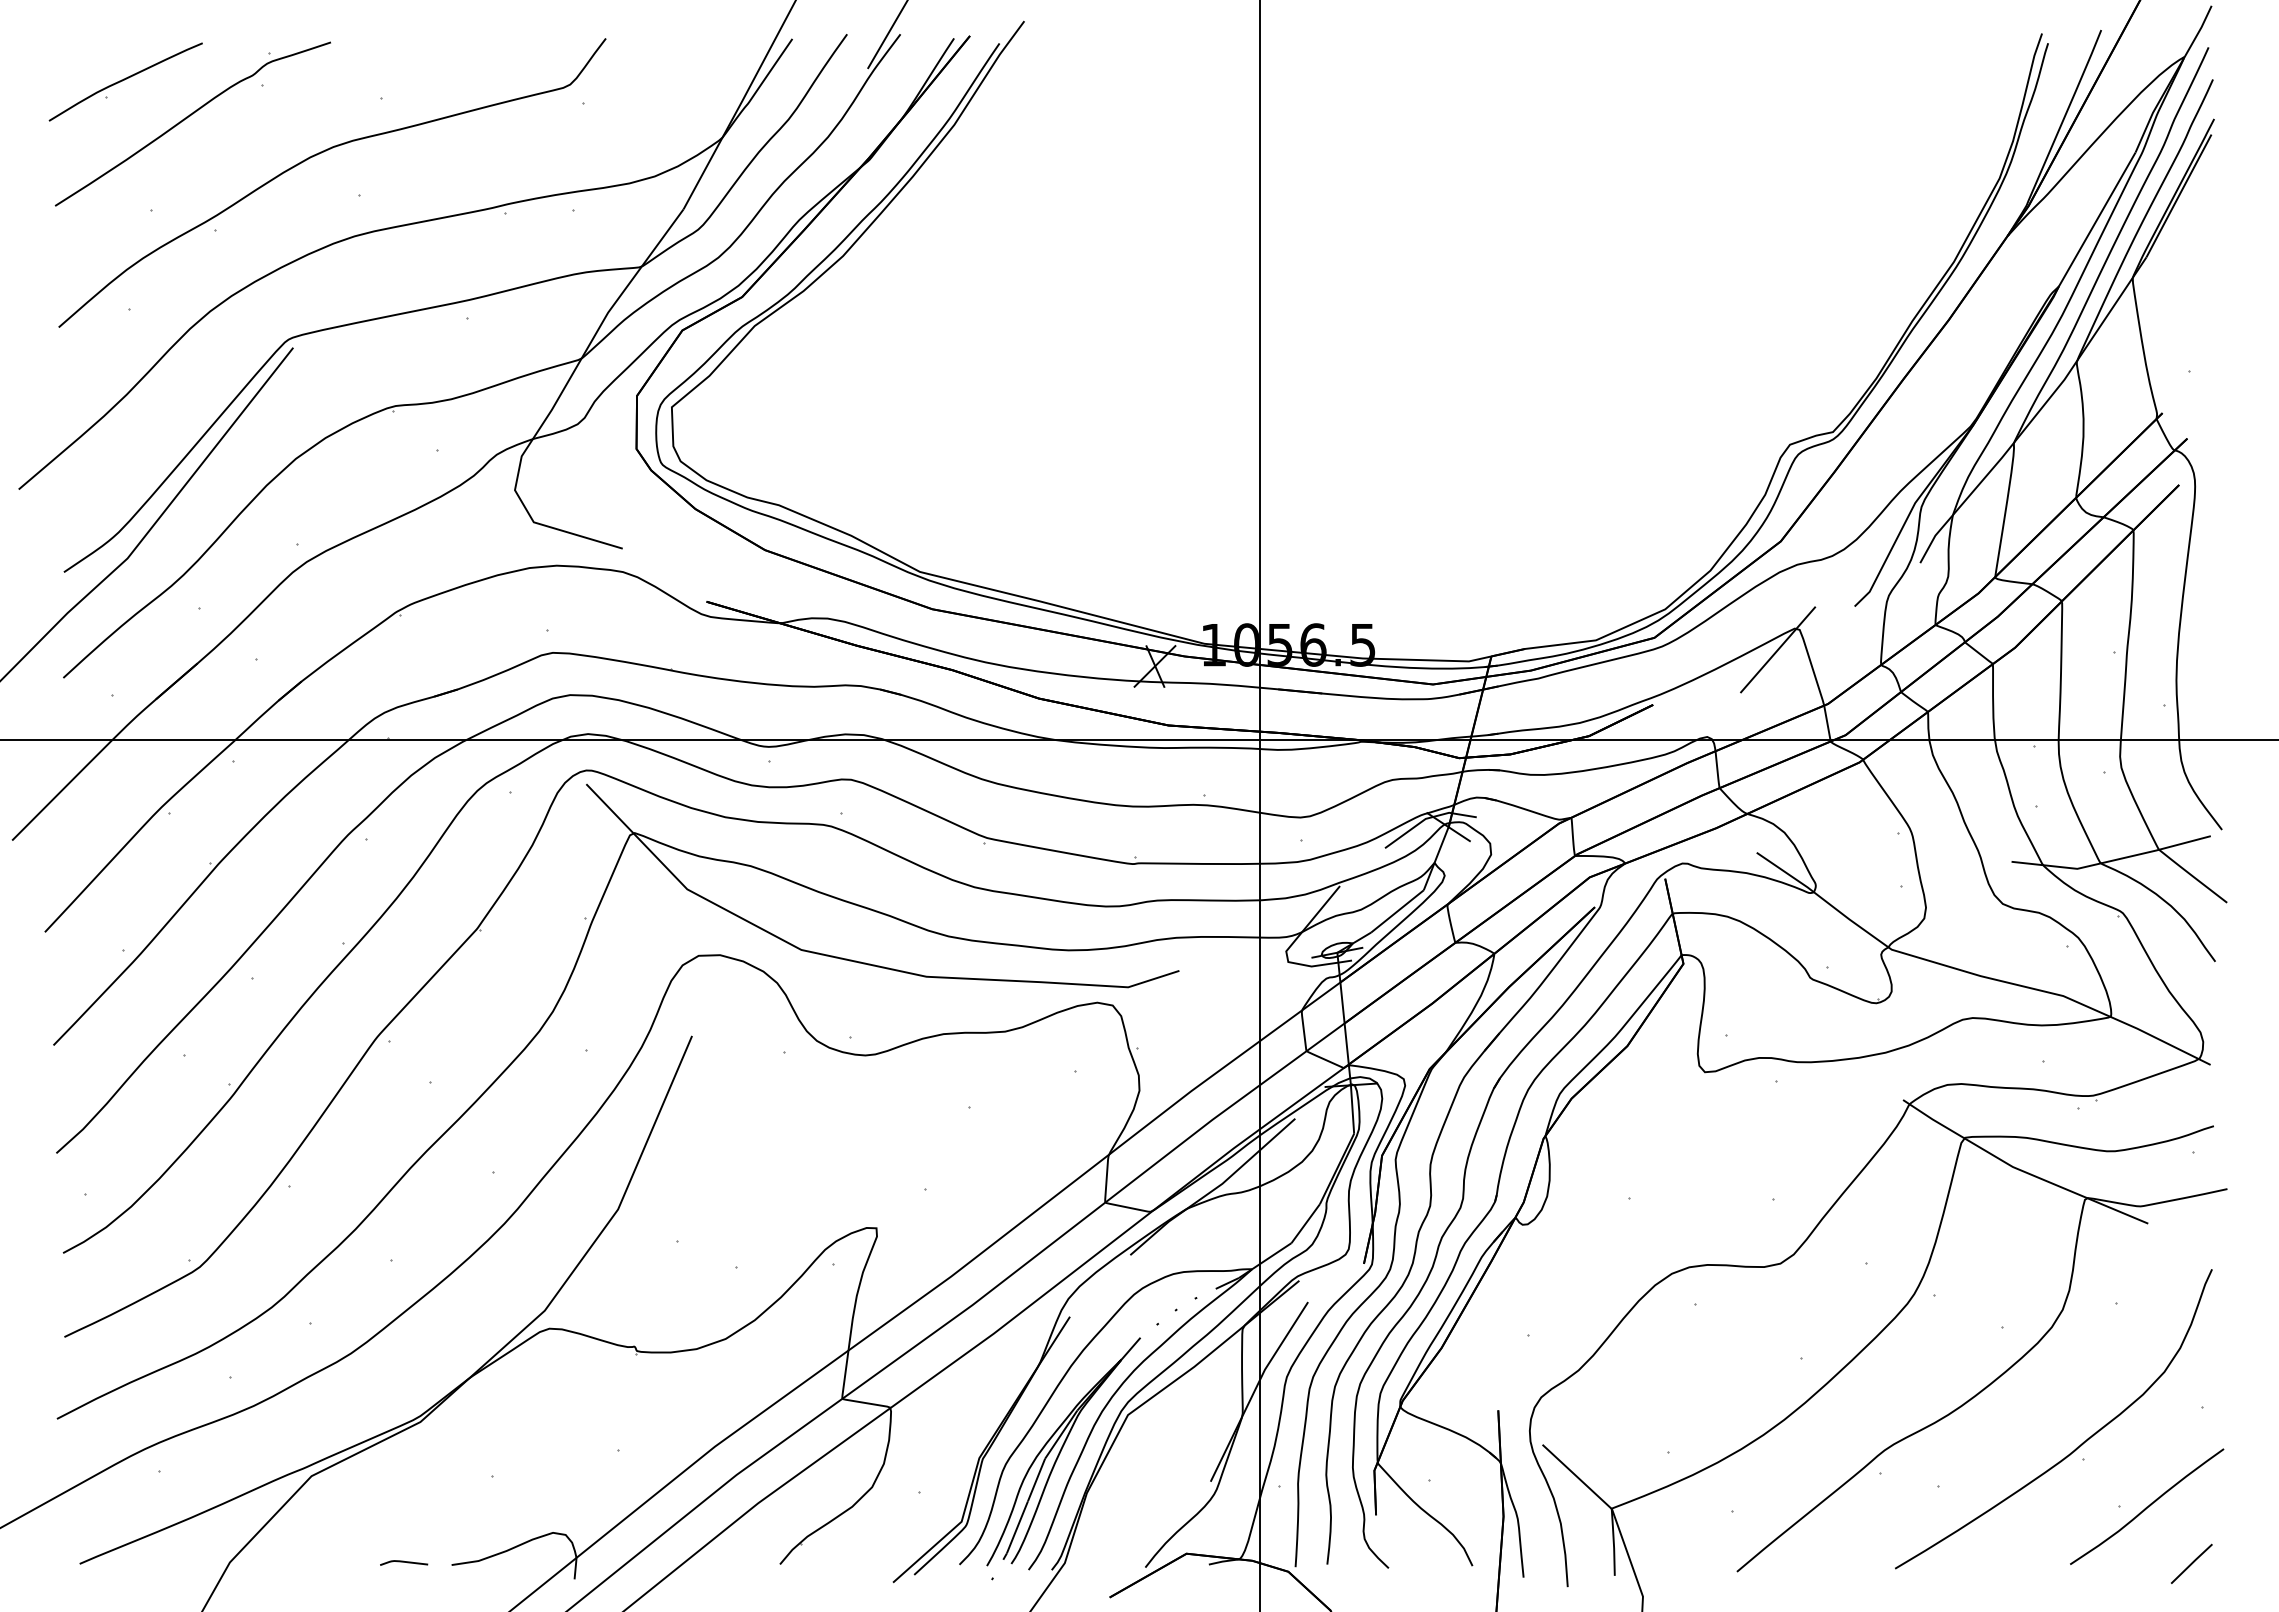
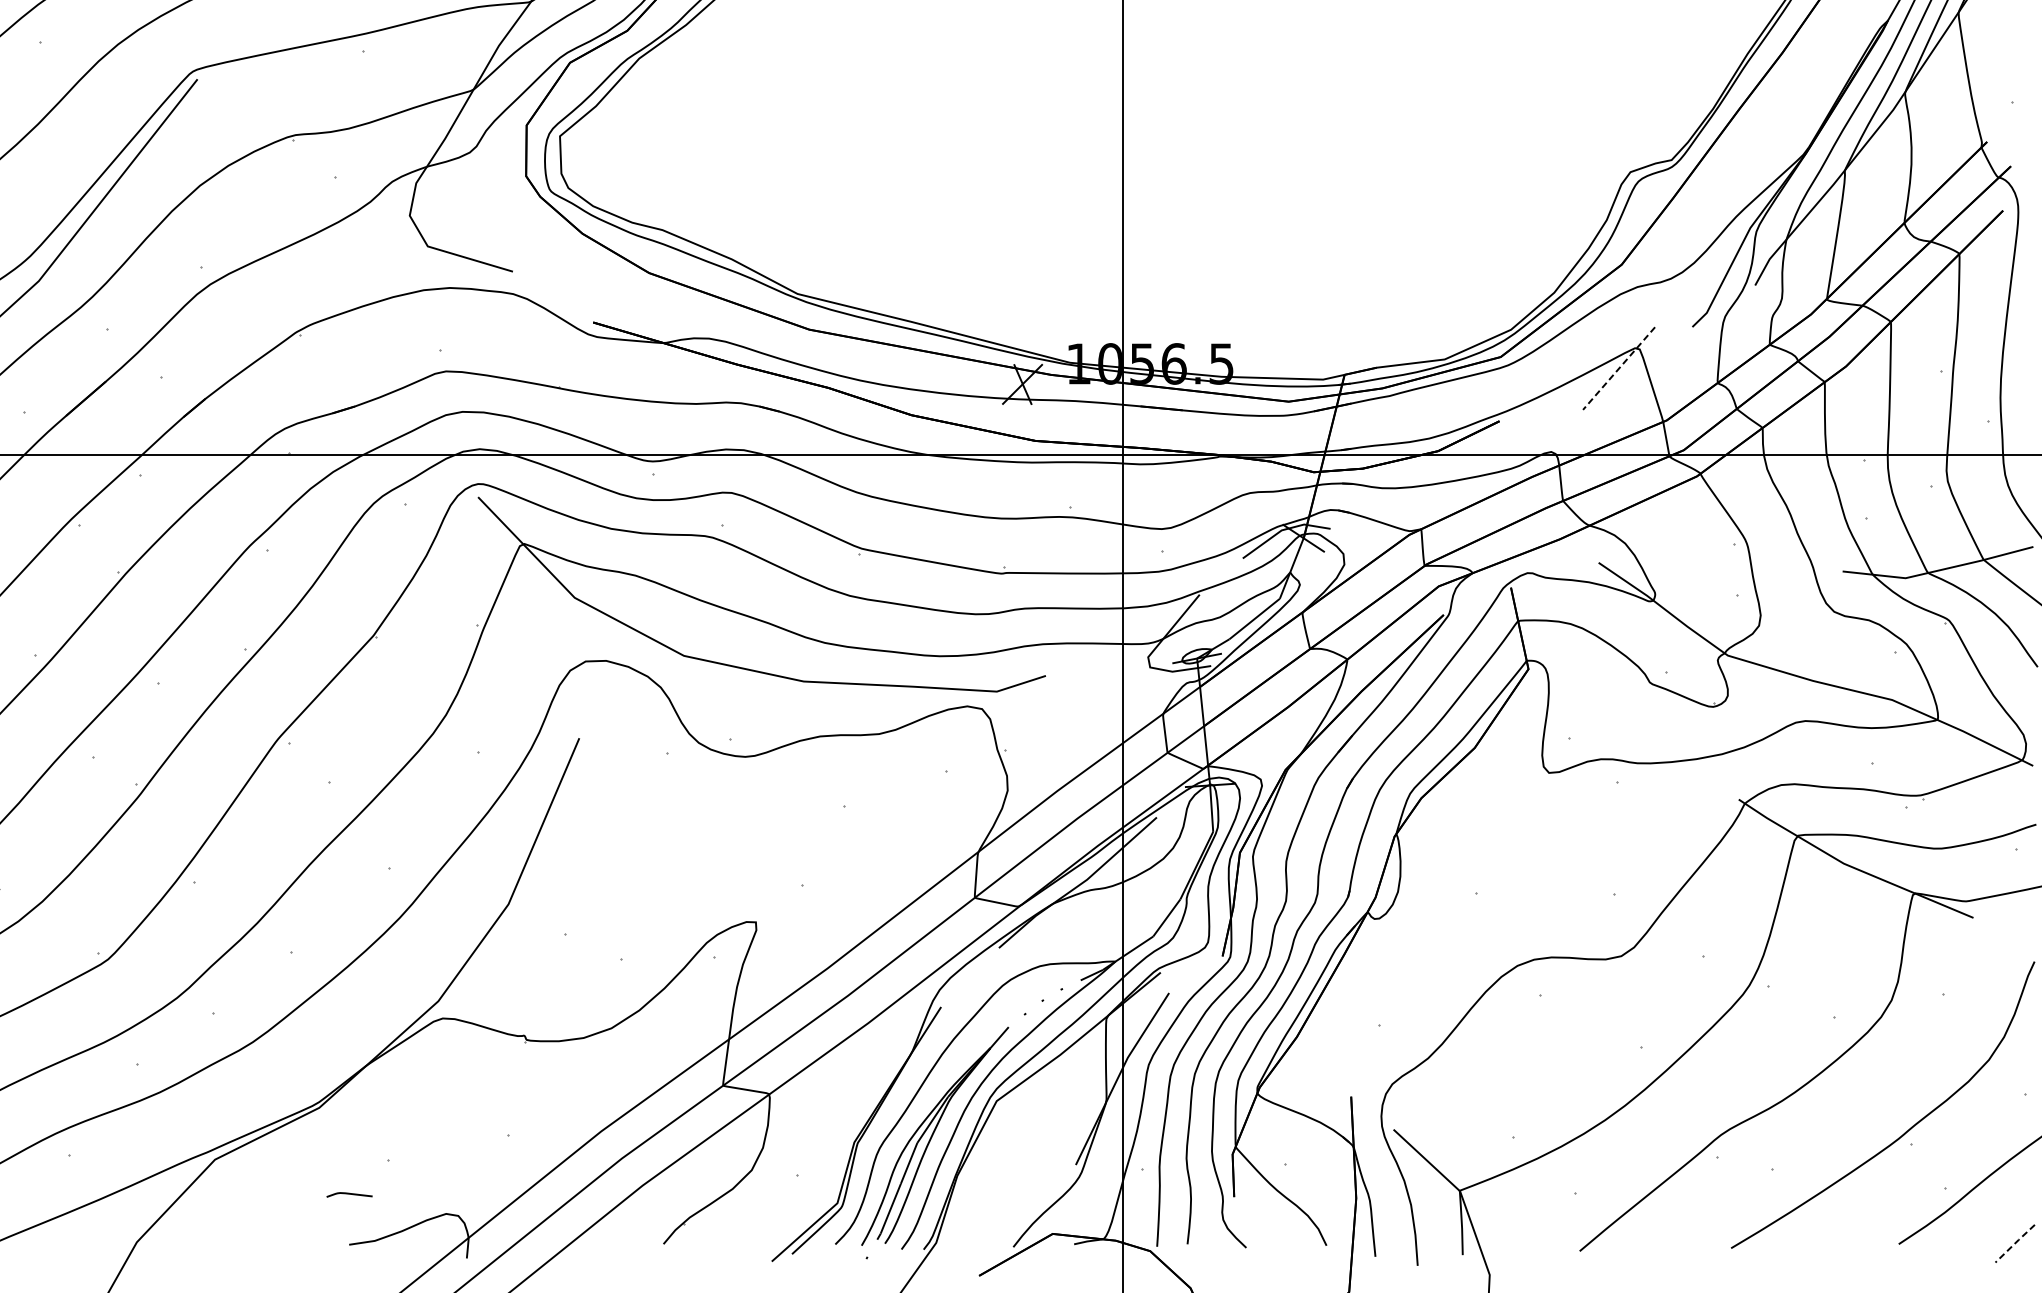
line: (1777, 650) -> (1618, 369), solid -> dashed
curve: (404, 1562) -> (349, 1194), moved
line: (2191, 1564) -> (2014, 1244), solid -> dashed

